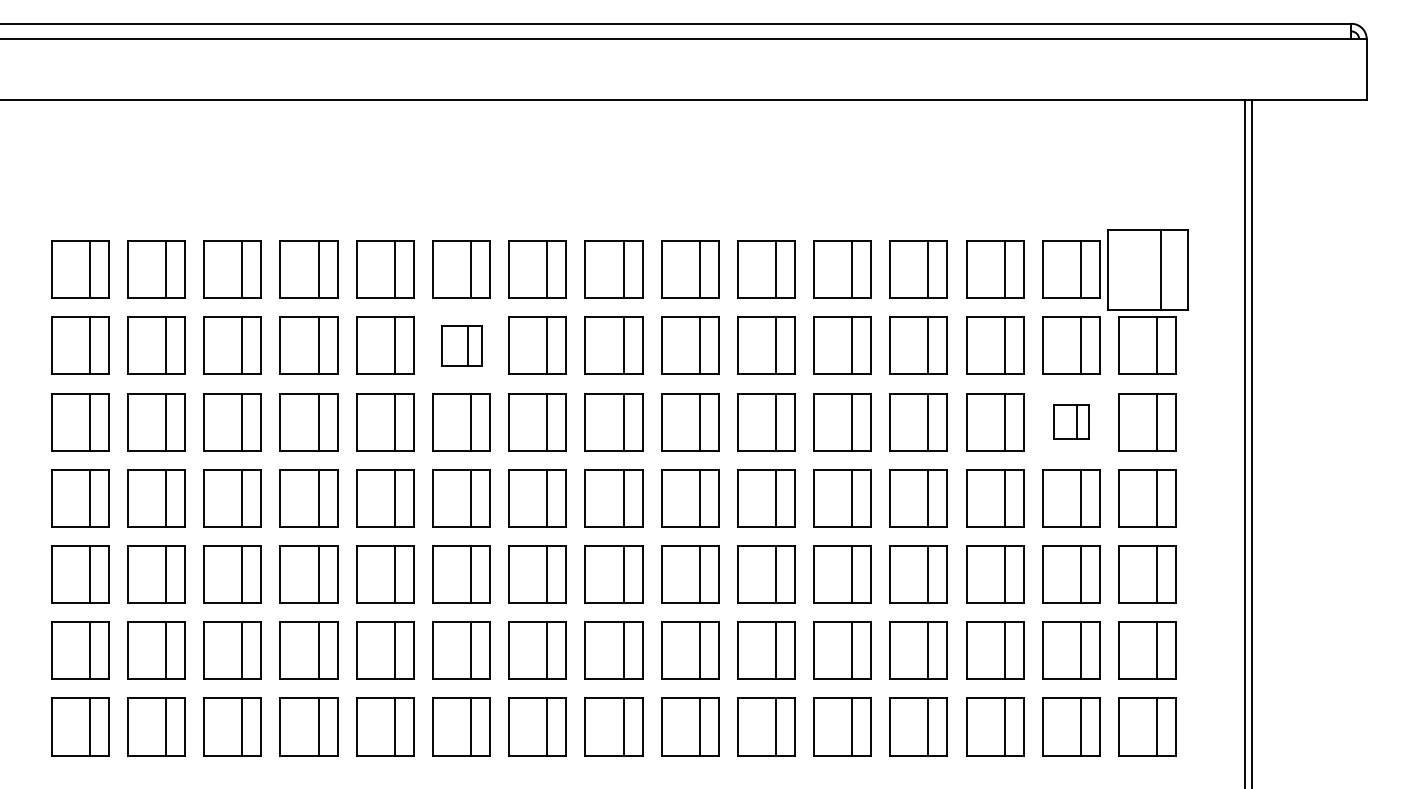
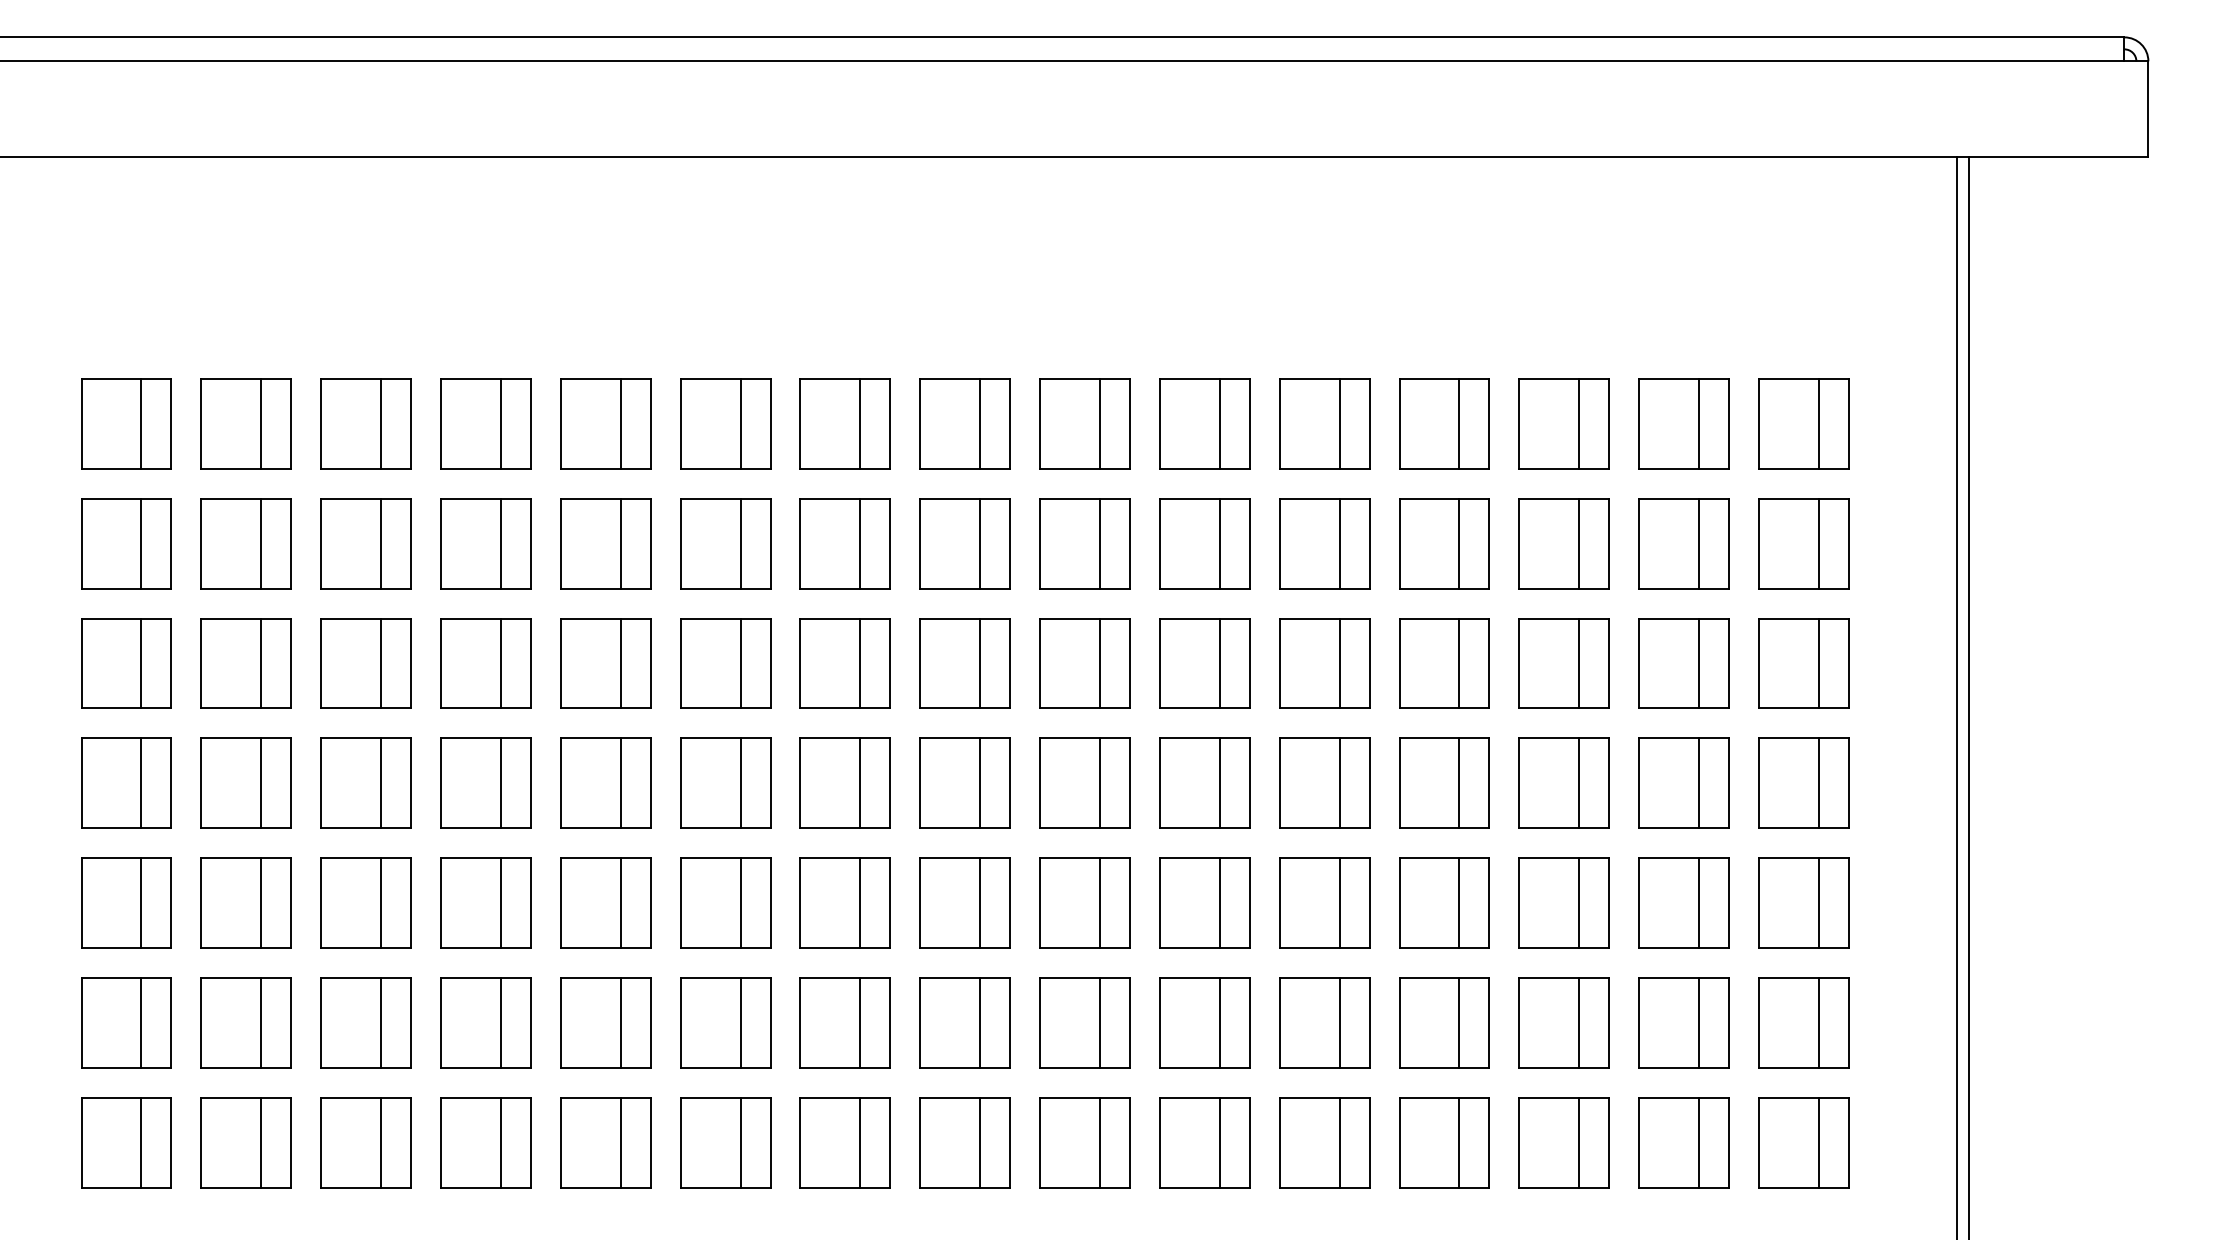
part: (1147, 269) -> (1803, 423), size x0.71
part: (461, 345) -> (725, 542), size x1.43
part: (1071, 422) -> (1684, 664), size x1.67

